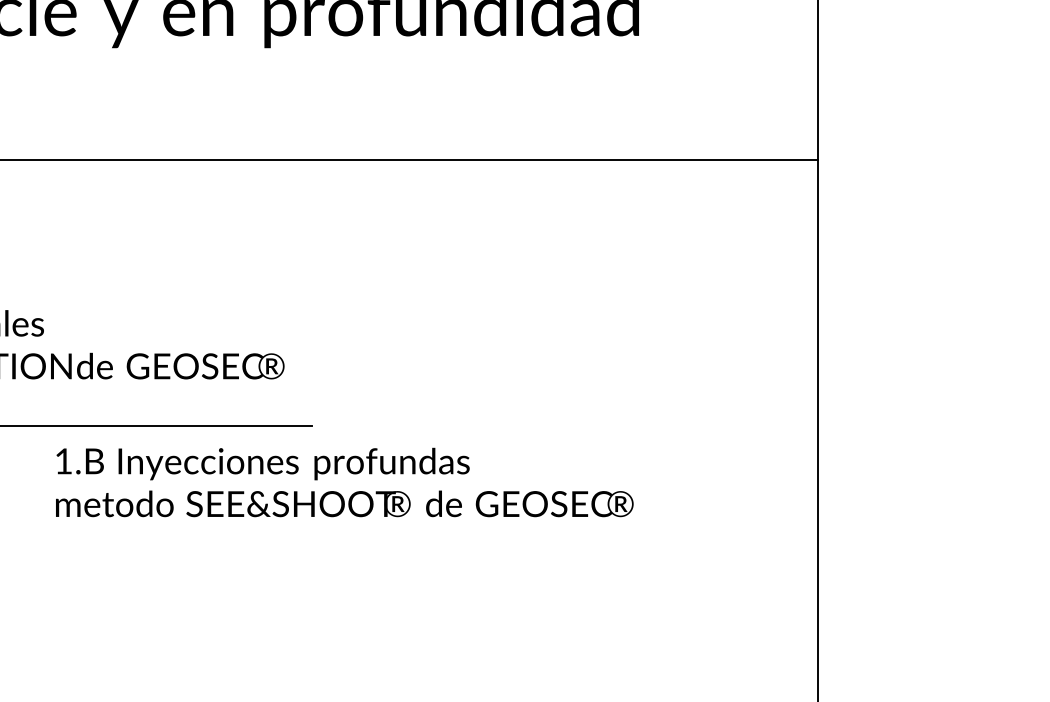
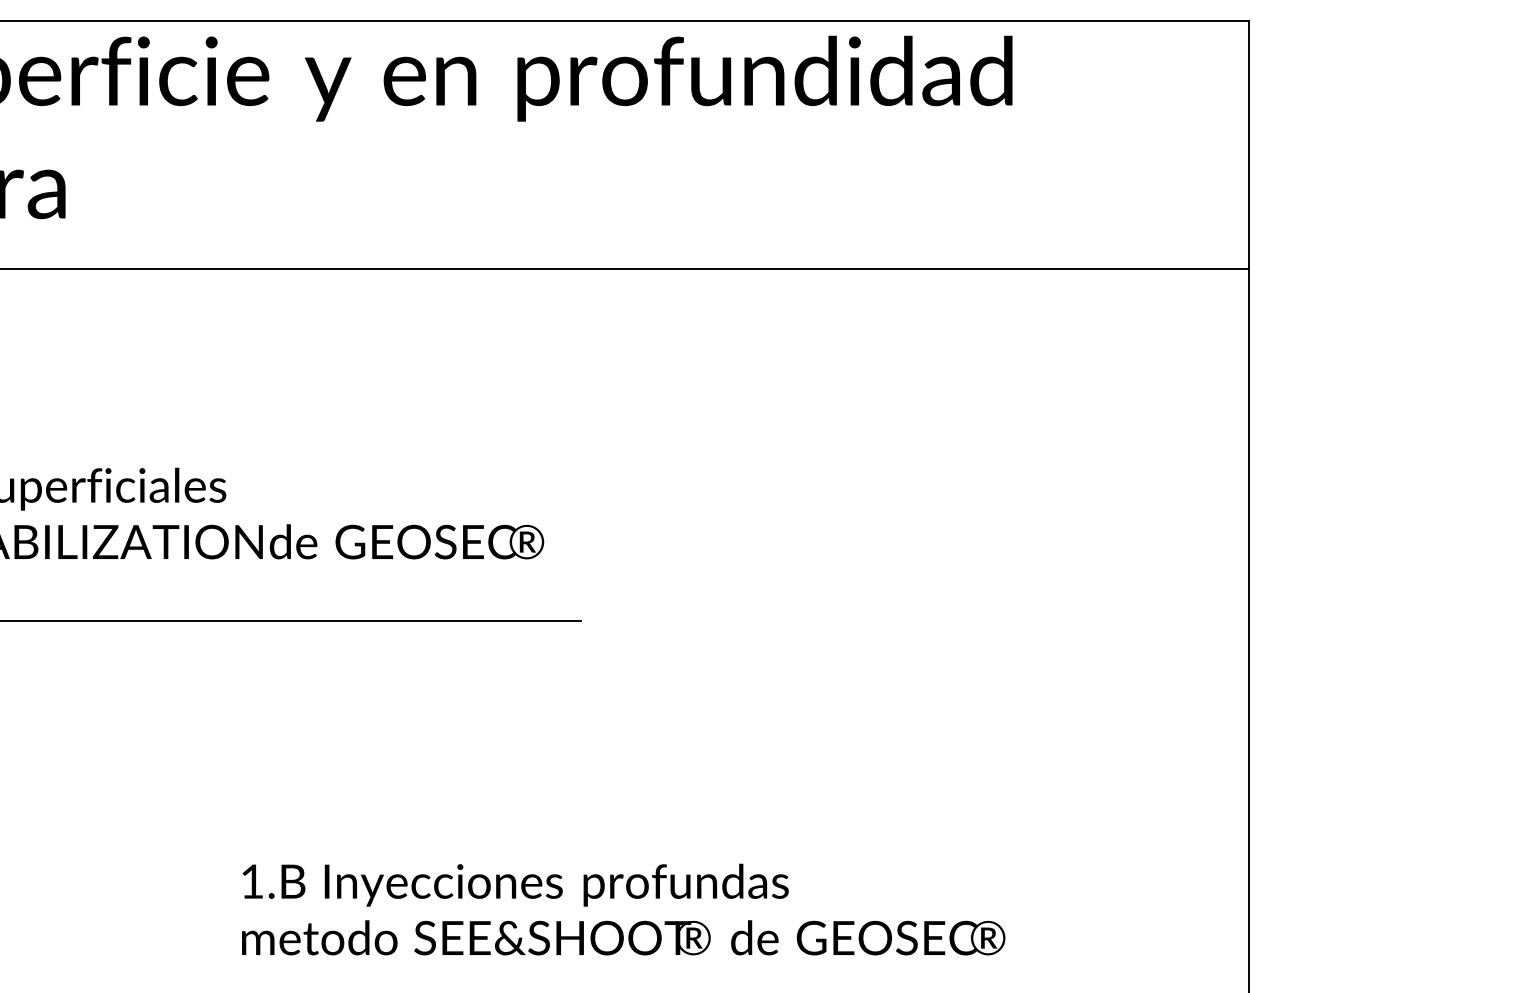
text: (344, 482) -> (623, 909), moved

